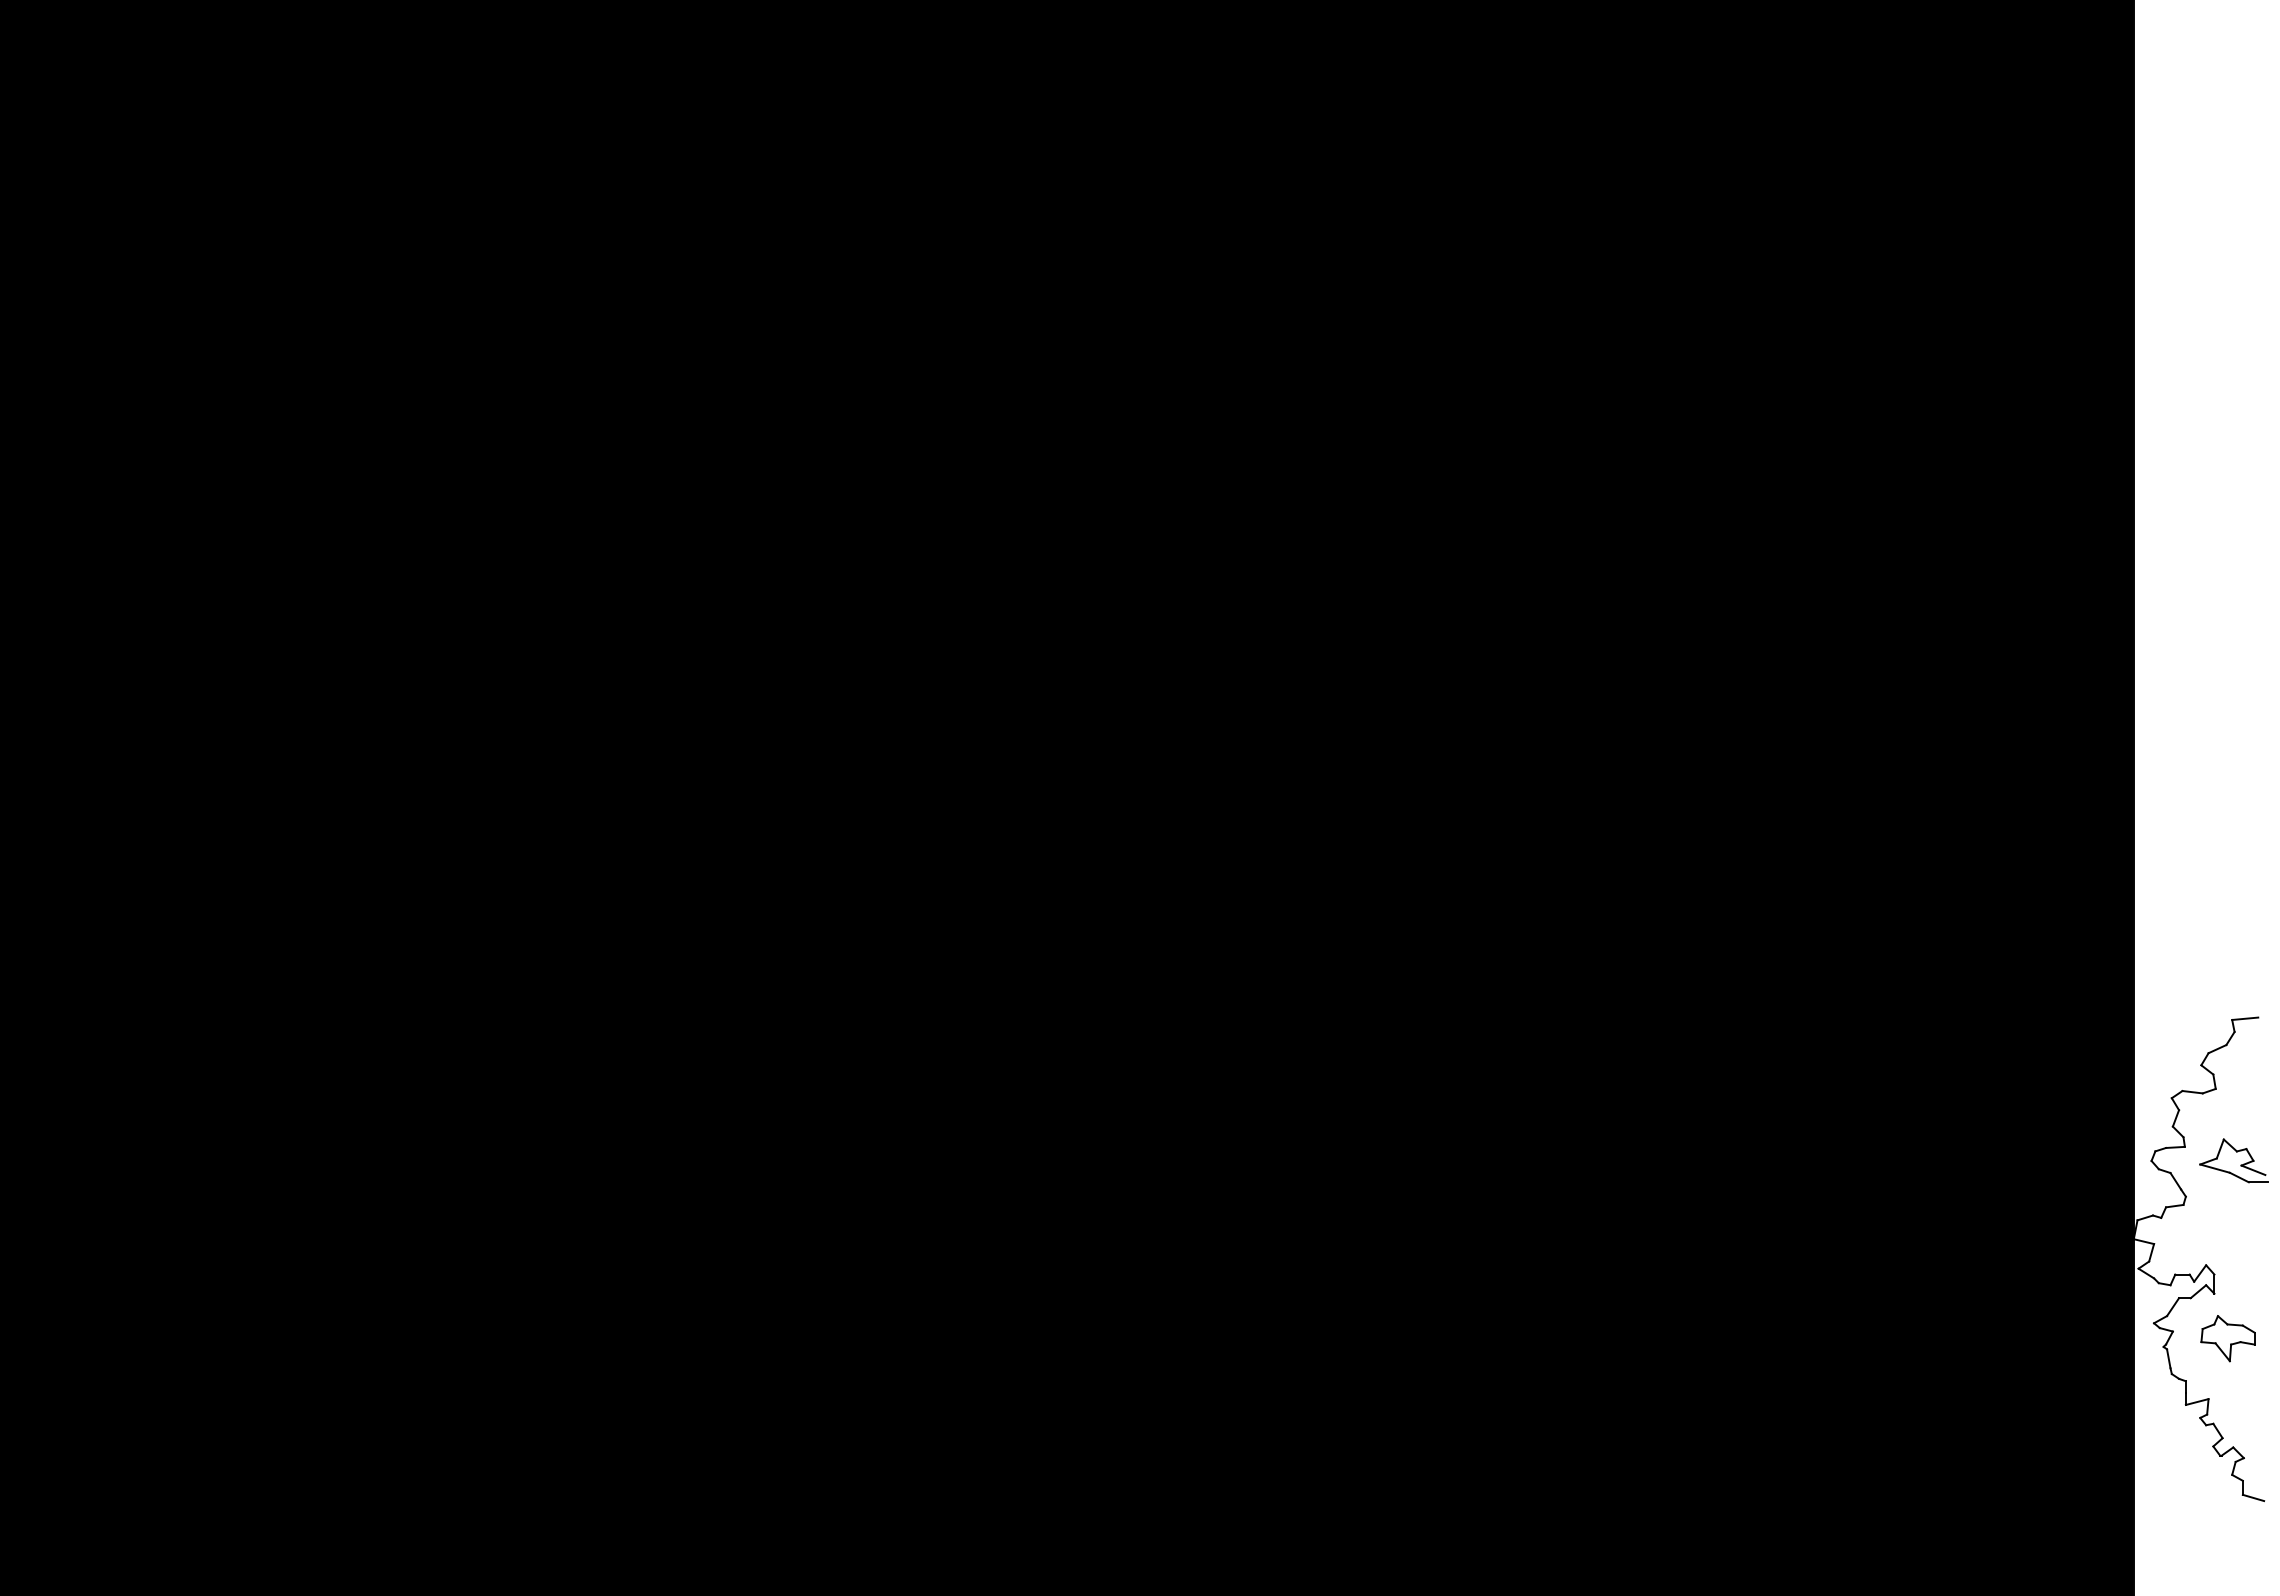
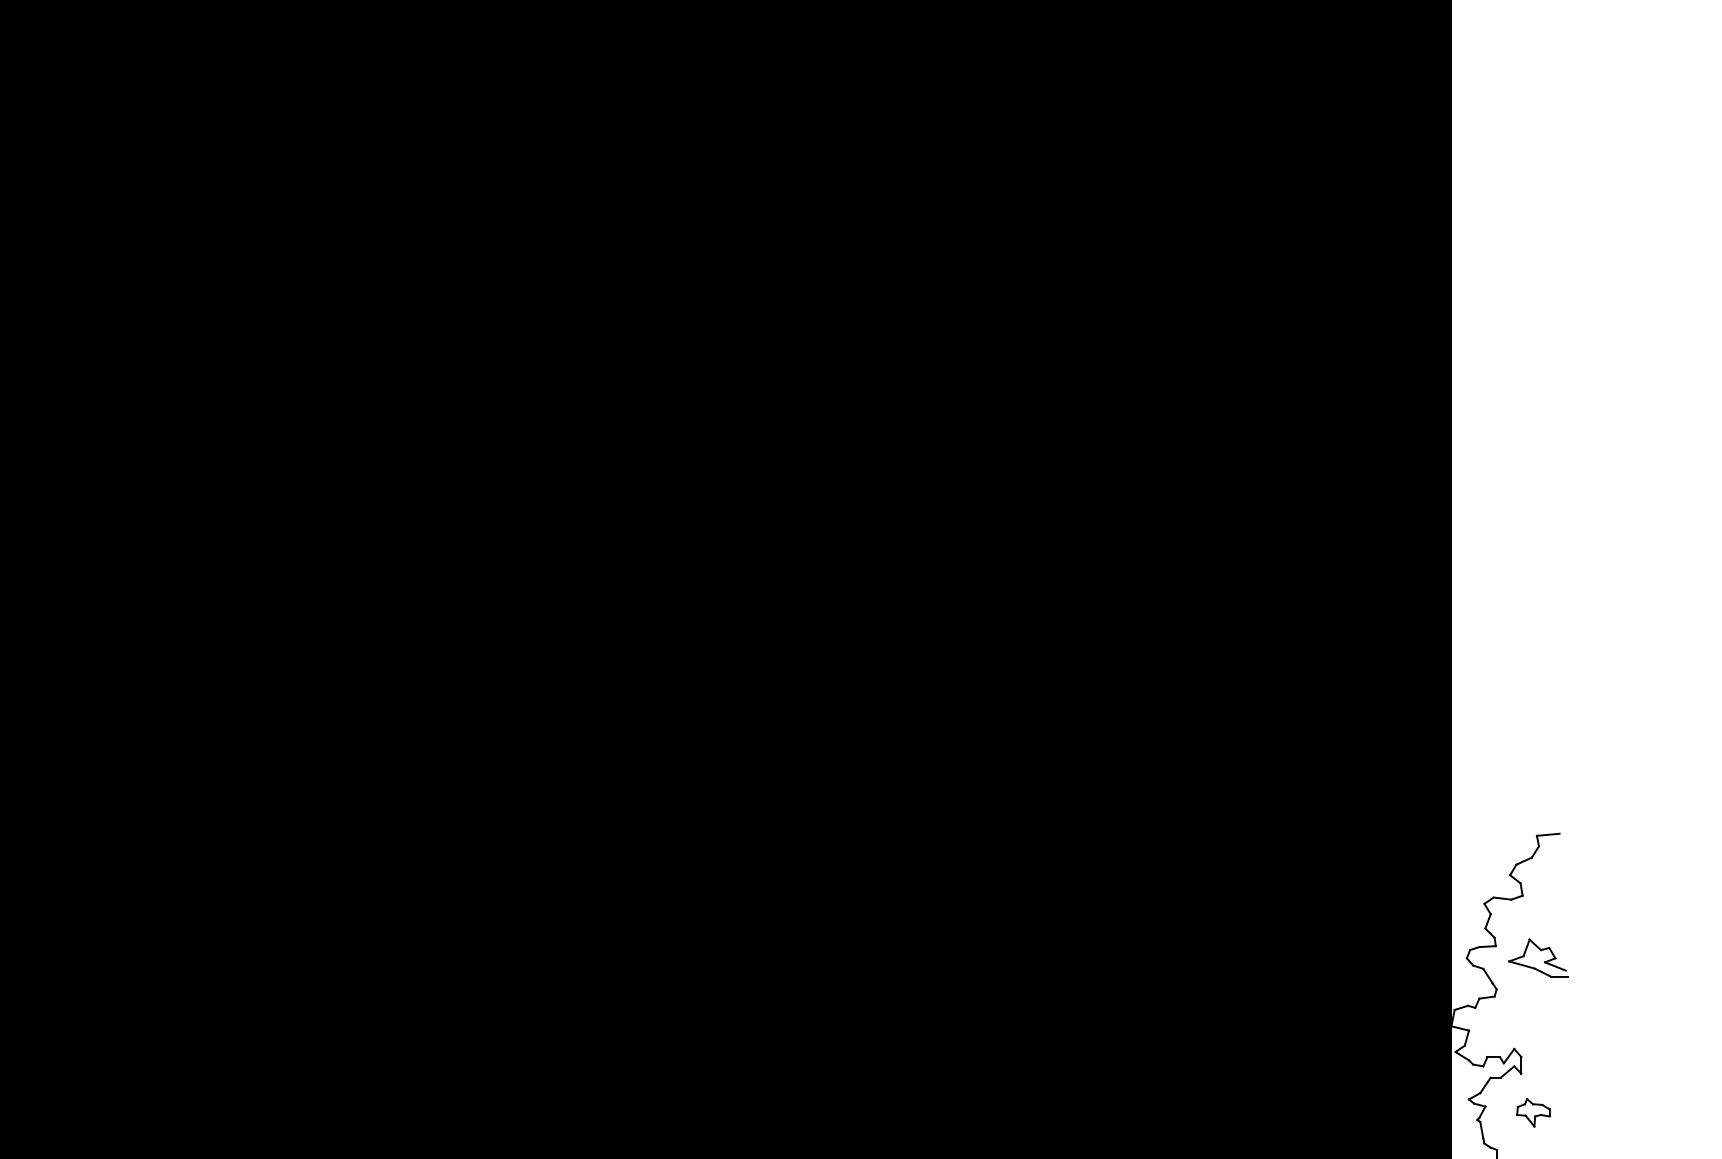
part: (2227, 1338) -> (1532, 1112), size x0.7

